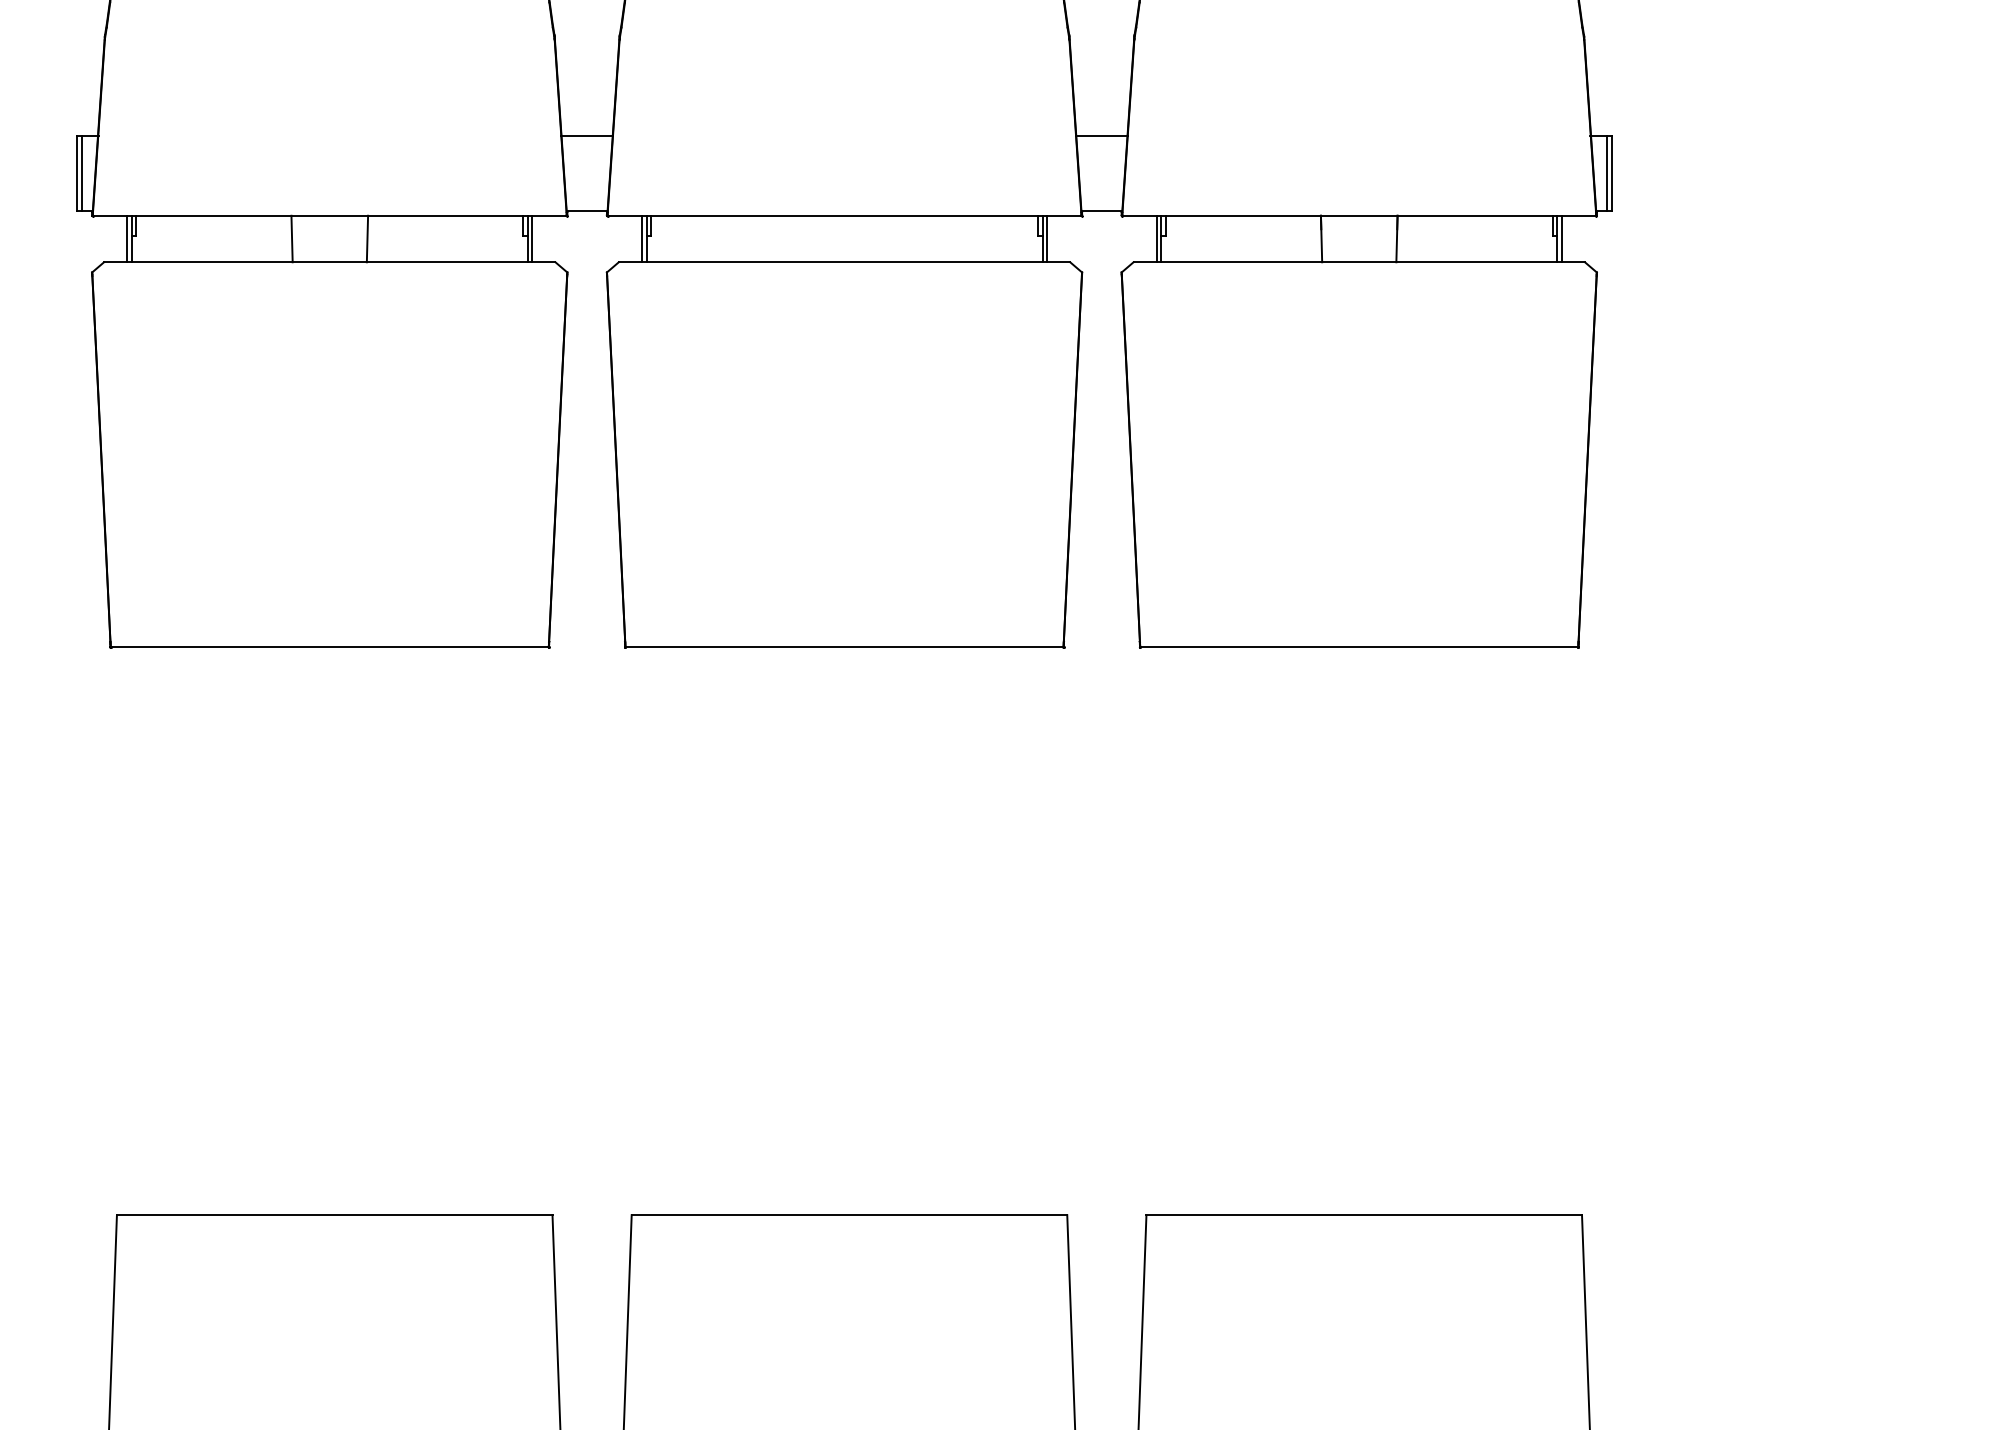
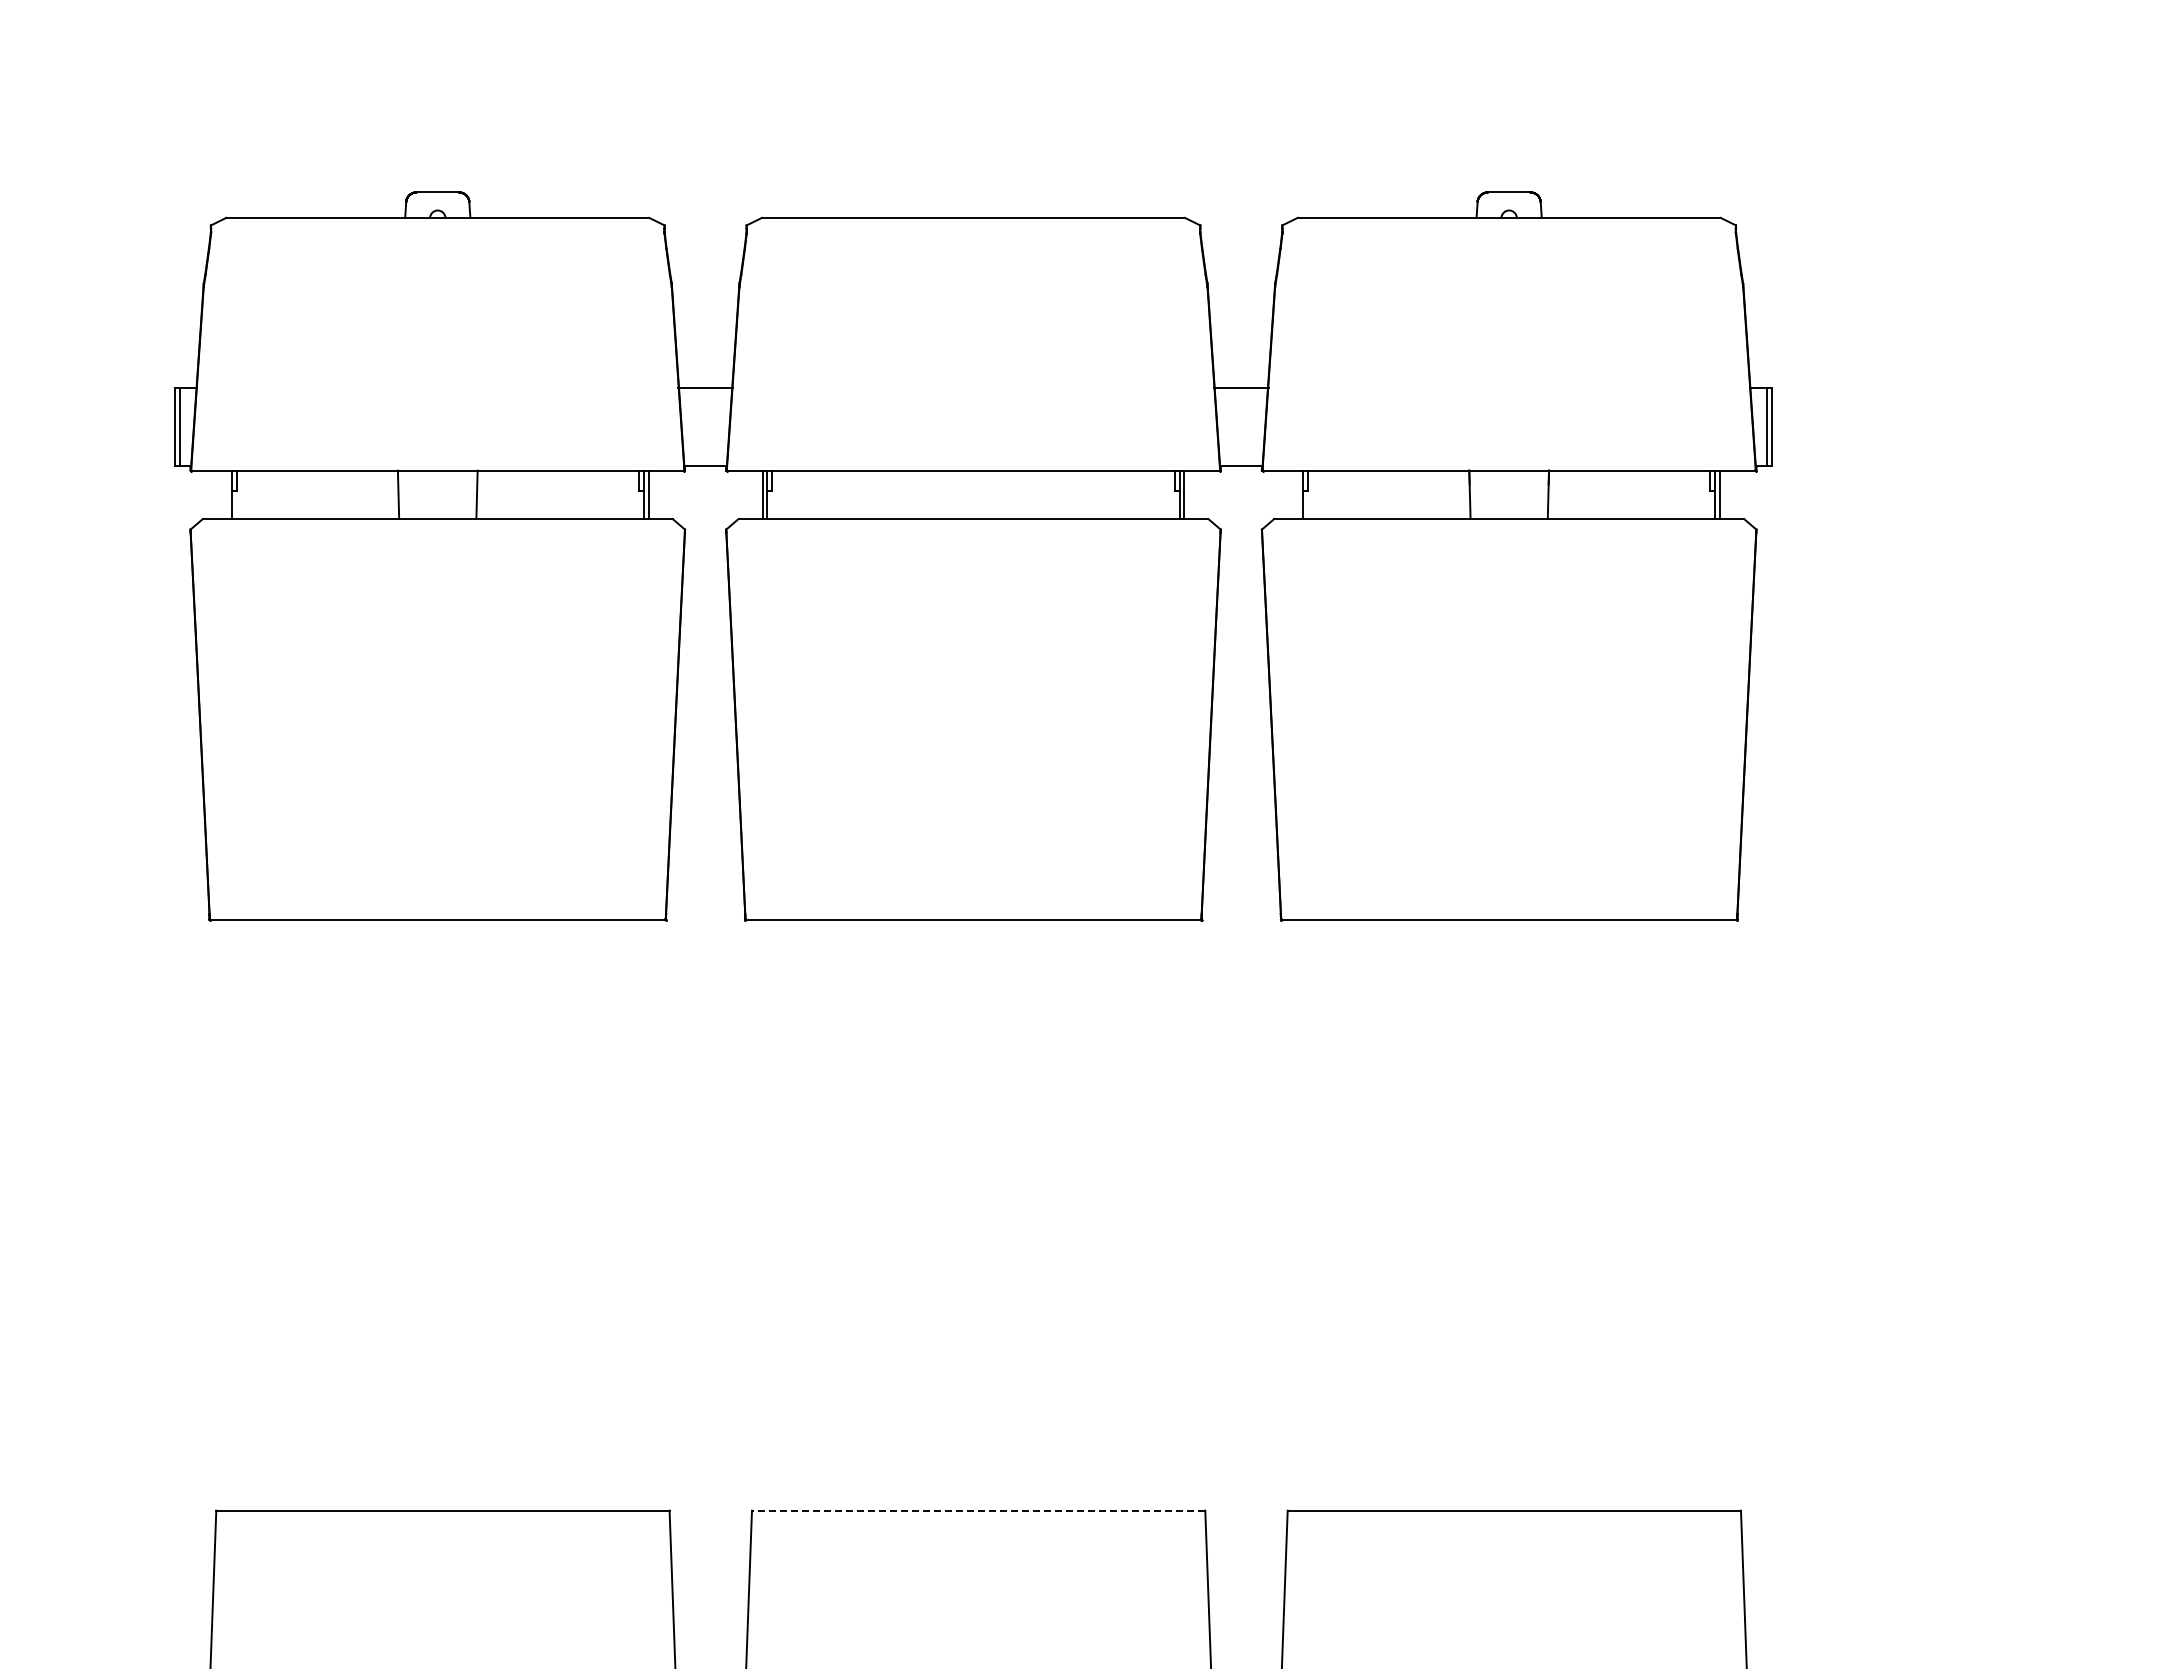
line: (126, 238) -> (226, 494), removed
line: (1156, 238) -> (1298, 494), removed
line: (849, 1214) -> (978, 1510), solid -> dashed

